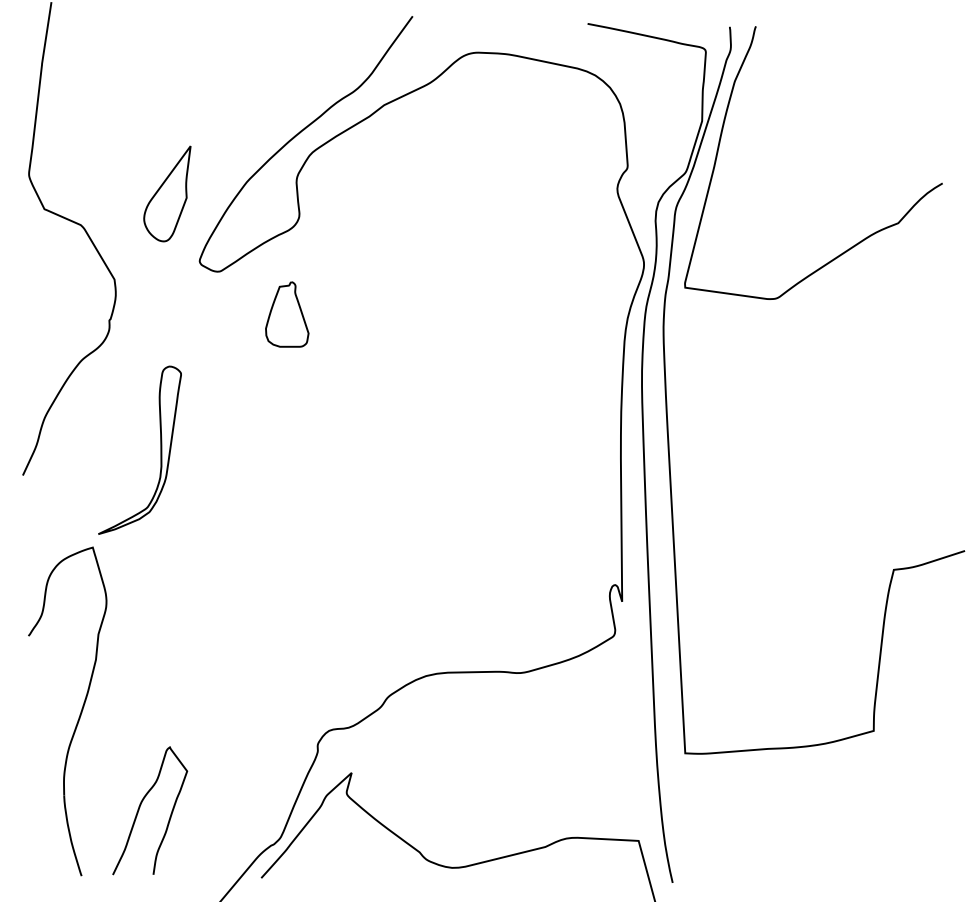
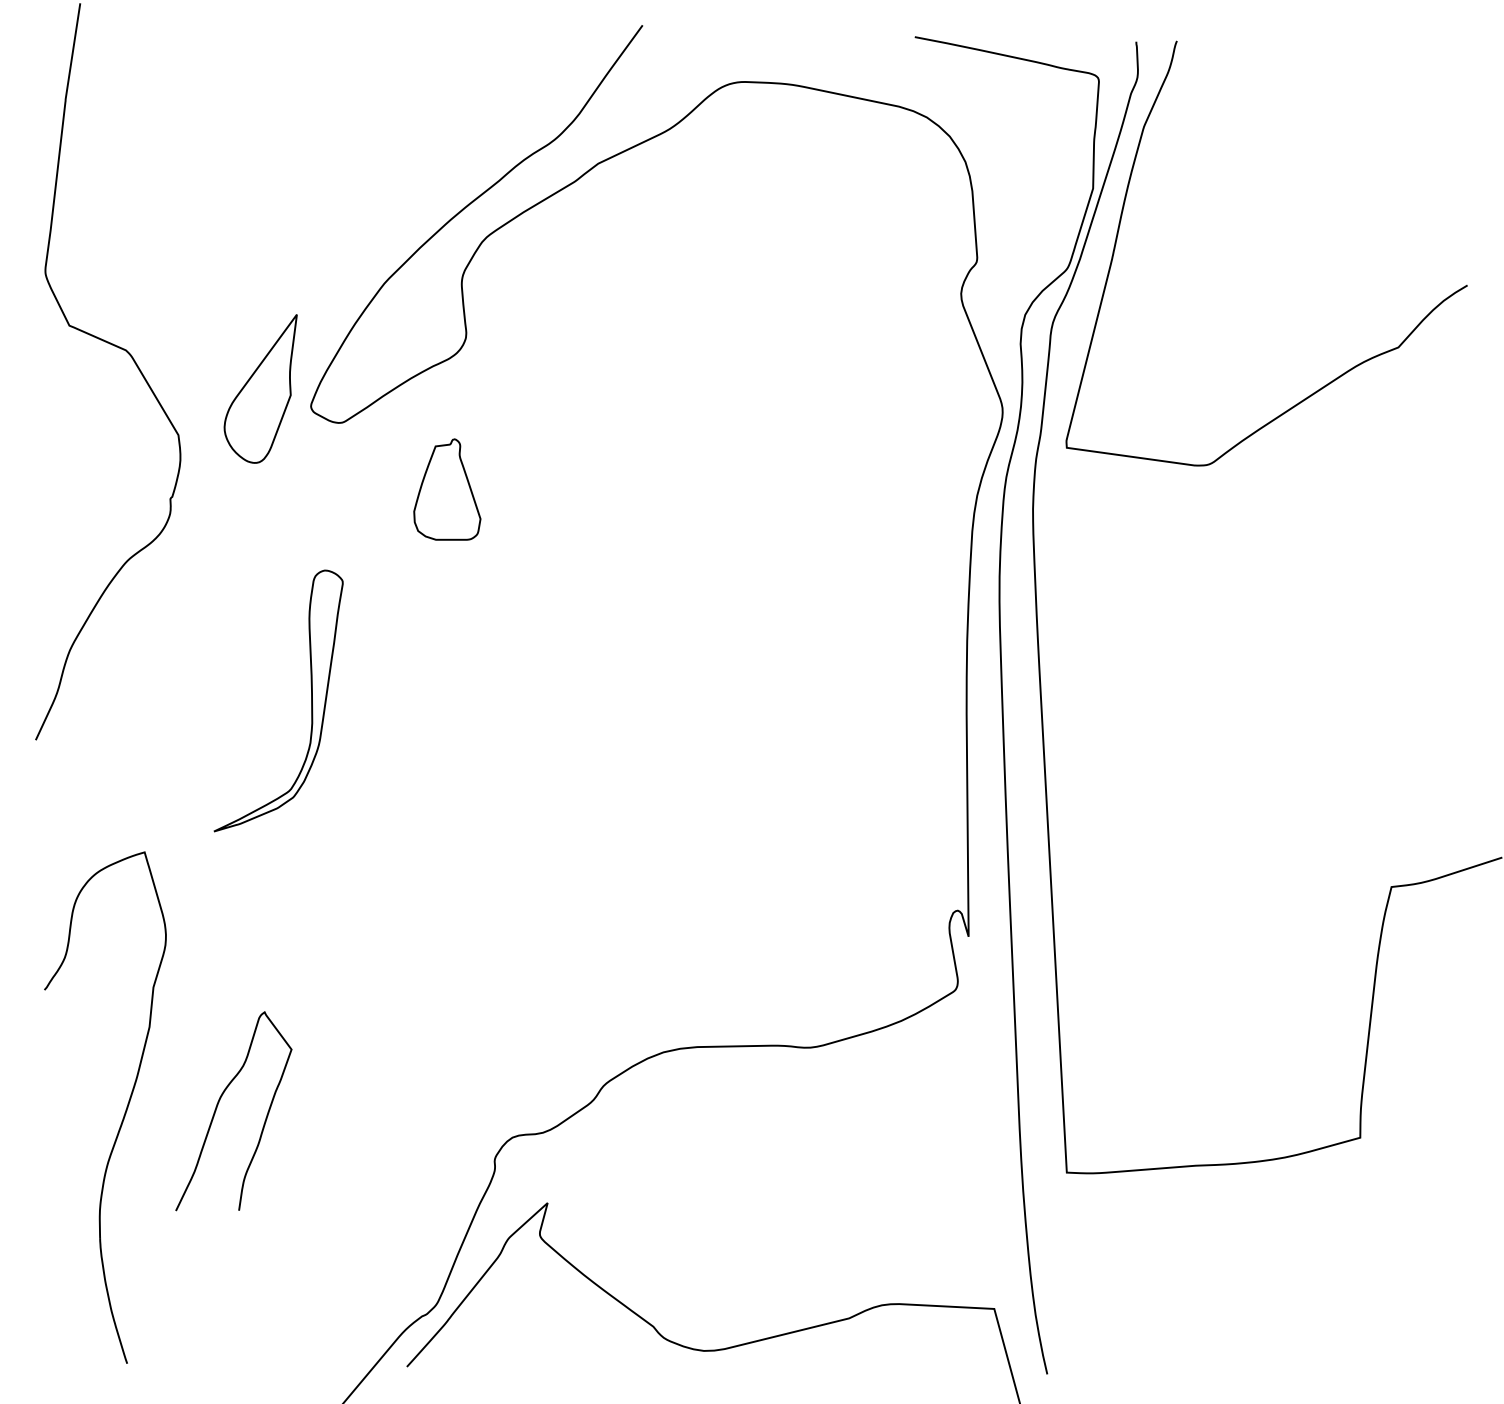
part: (167, 193) -> (260, 388), moved
part: (160, 449) -> (310, 699), moved
curve: (141, 805) -> (220, 1102), moved

